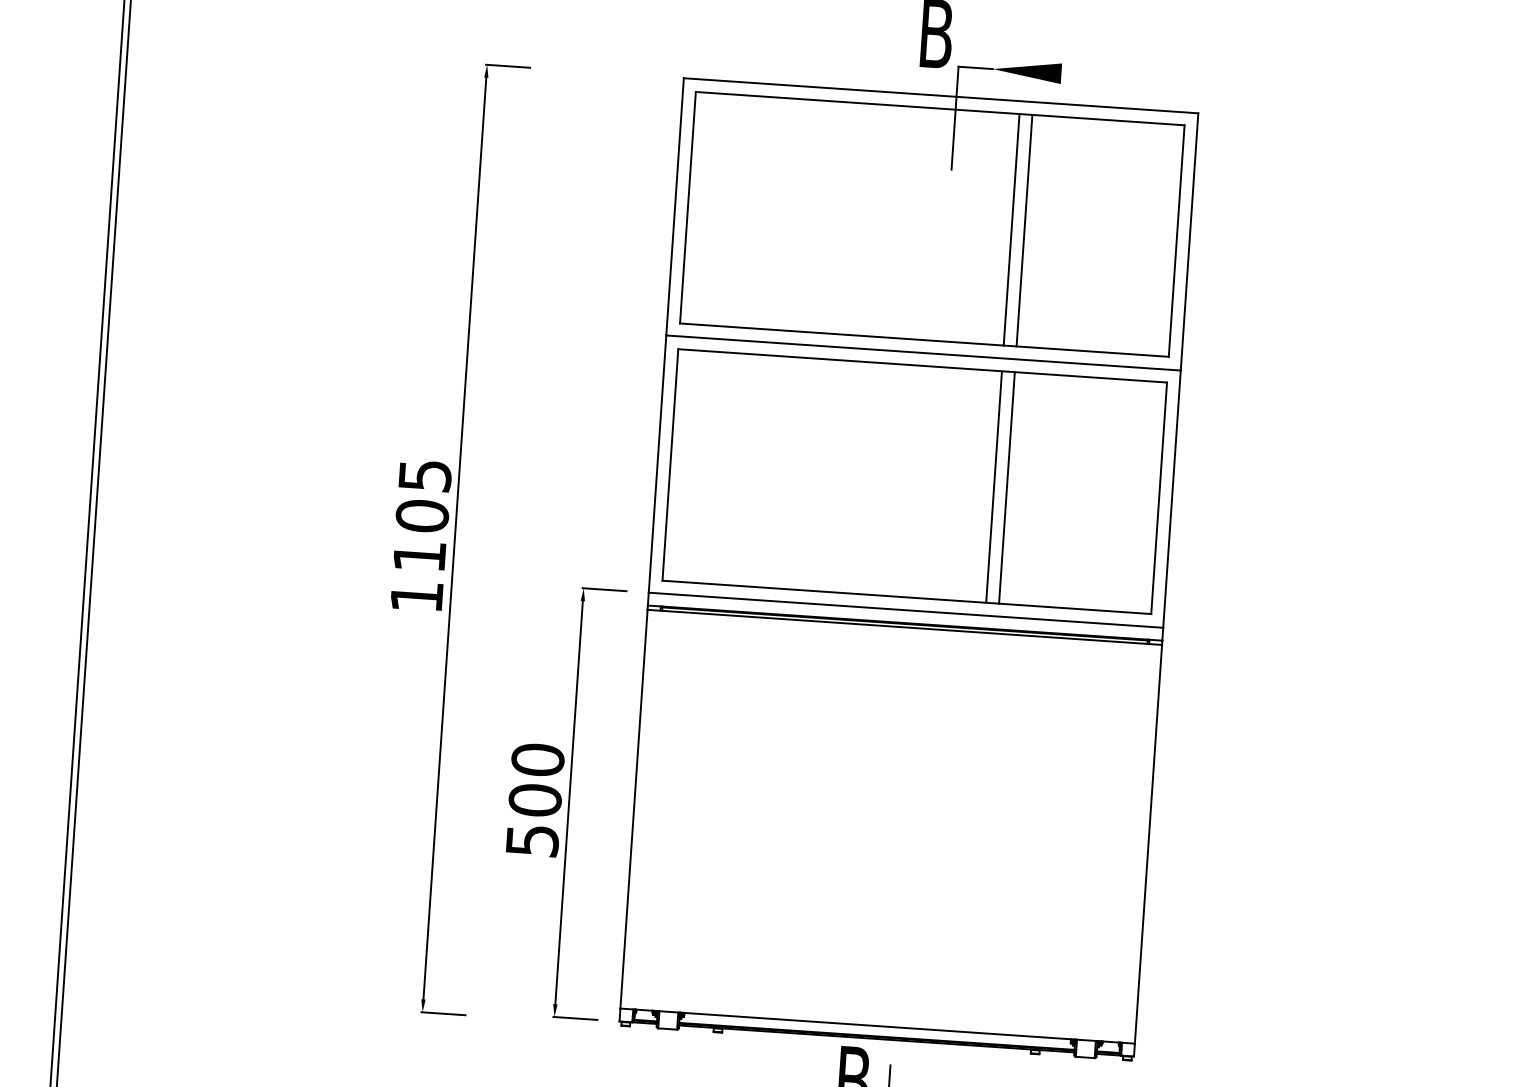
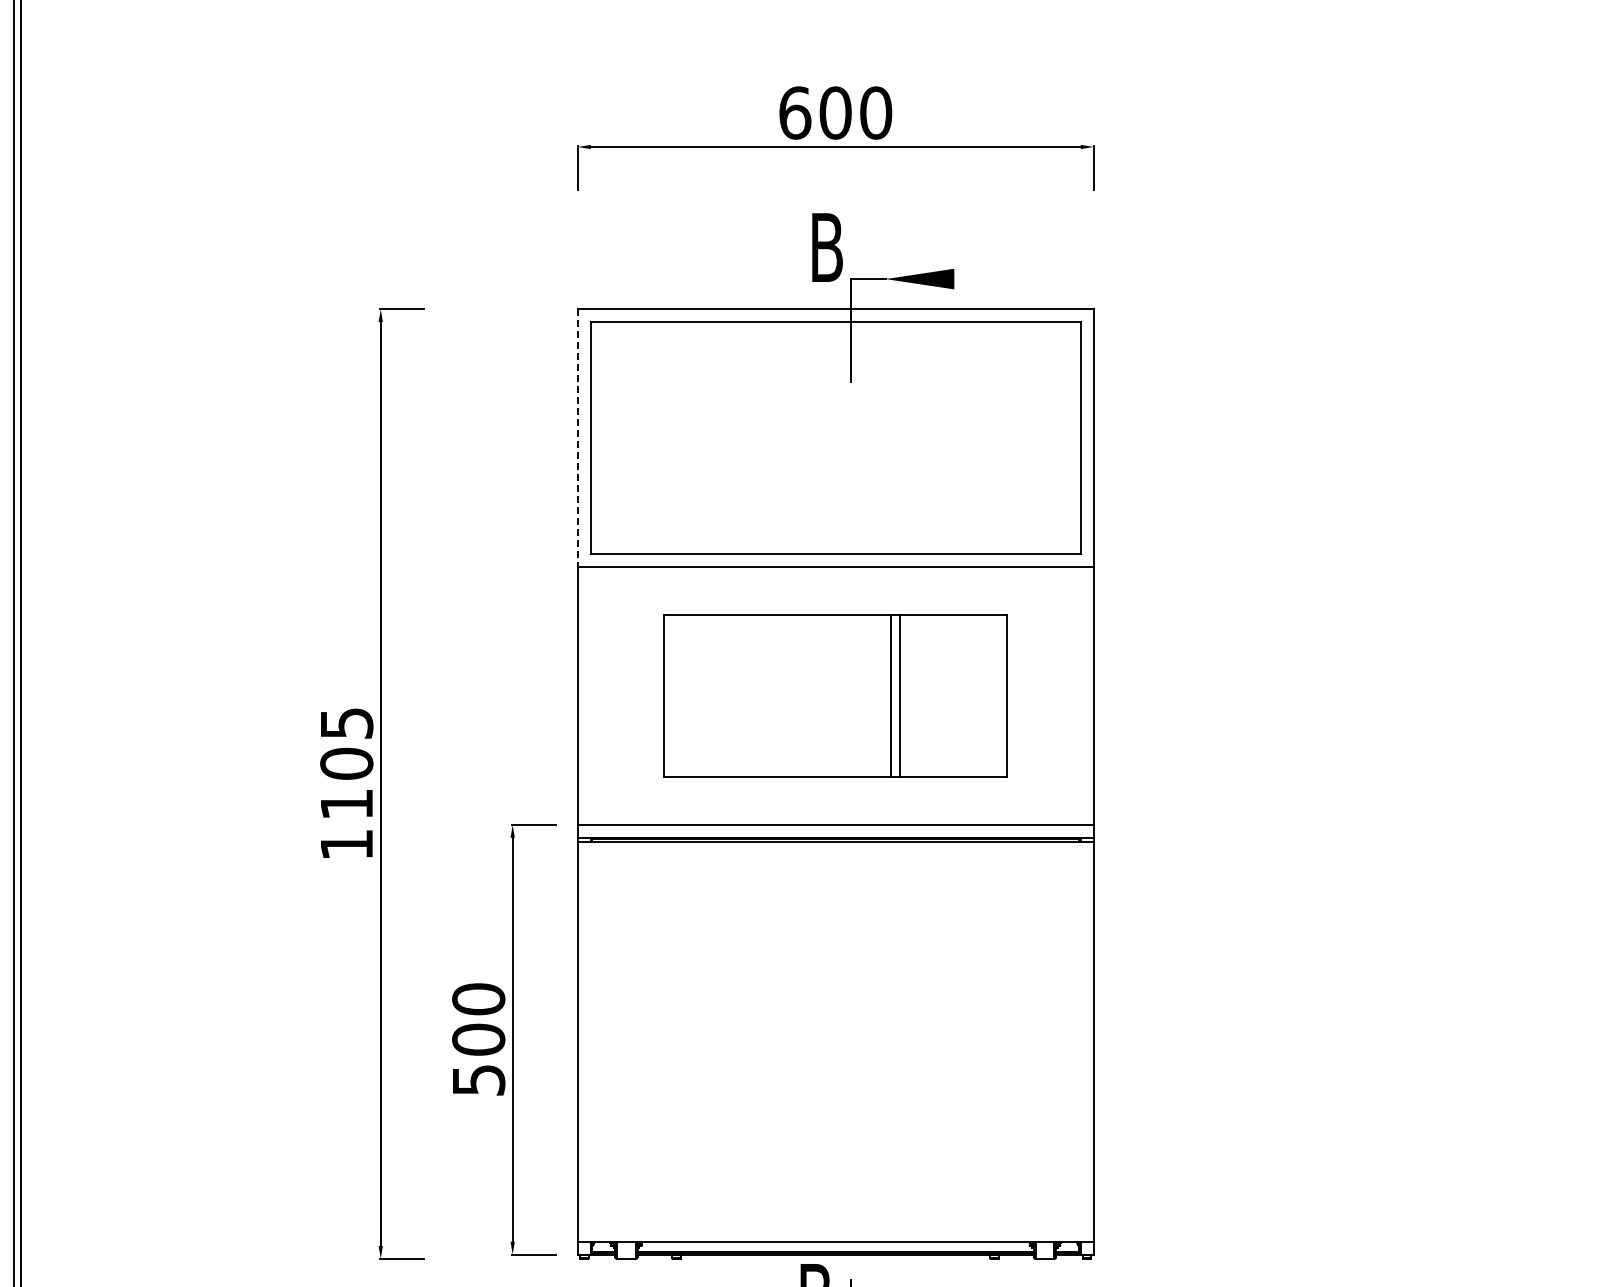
line: (674, 207) -> (577, 438), solid -> dashed
line: (1011, 230) -> (915, 438), removed
line: (1024, 231) -> (928, 438), removed
part: (914, 481) -> (835, 695), size x0.7

